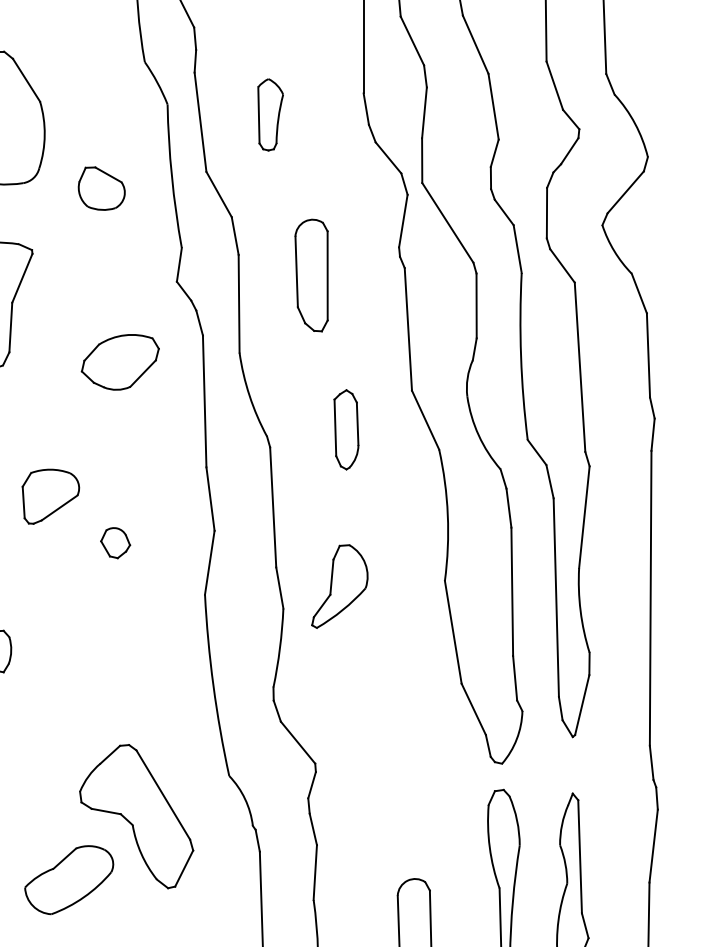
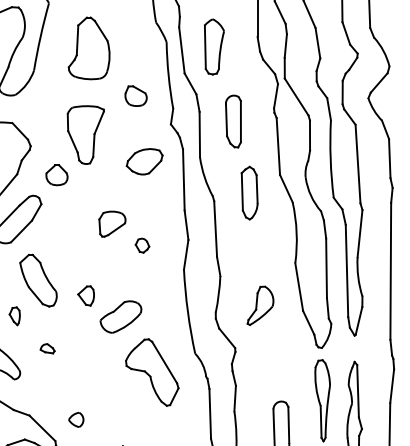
part: (270, 113) -> (214, 46), size x1.67
part: (100, 187) -> (135, 95), moved
part: (346, 428) -> (249, 192), size x1.43
part: (339, 585) -> (260, 305), moved
part: (68, 878) -> (120, 316), moved

